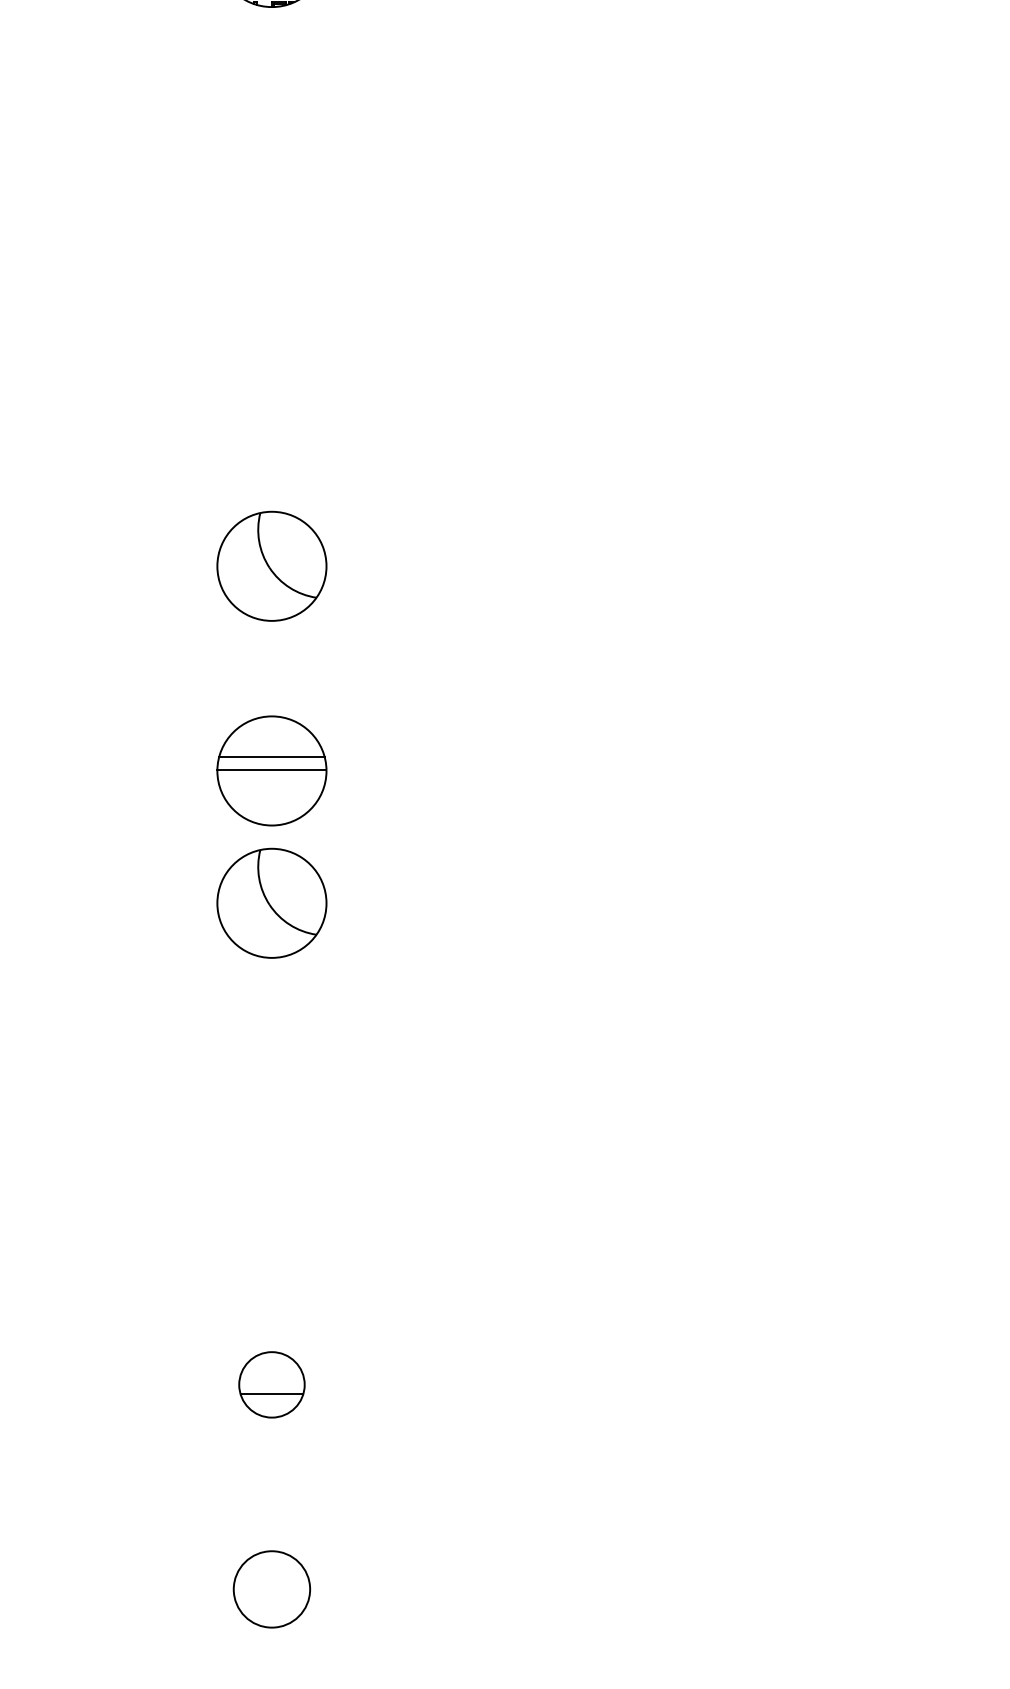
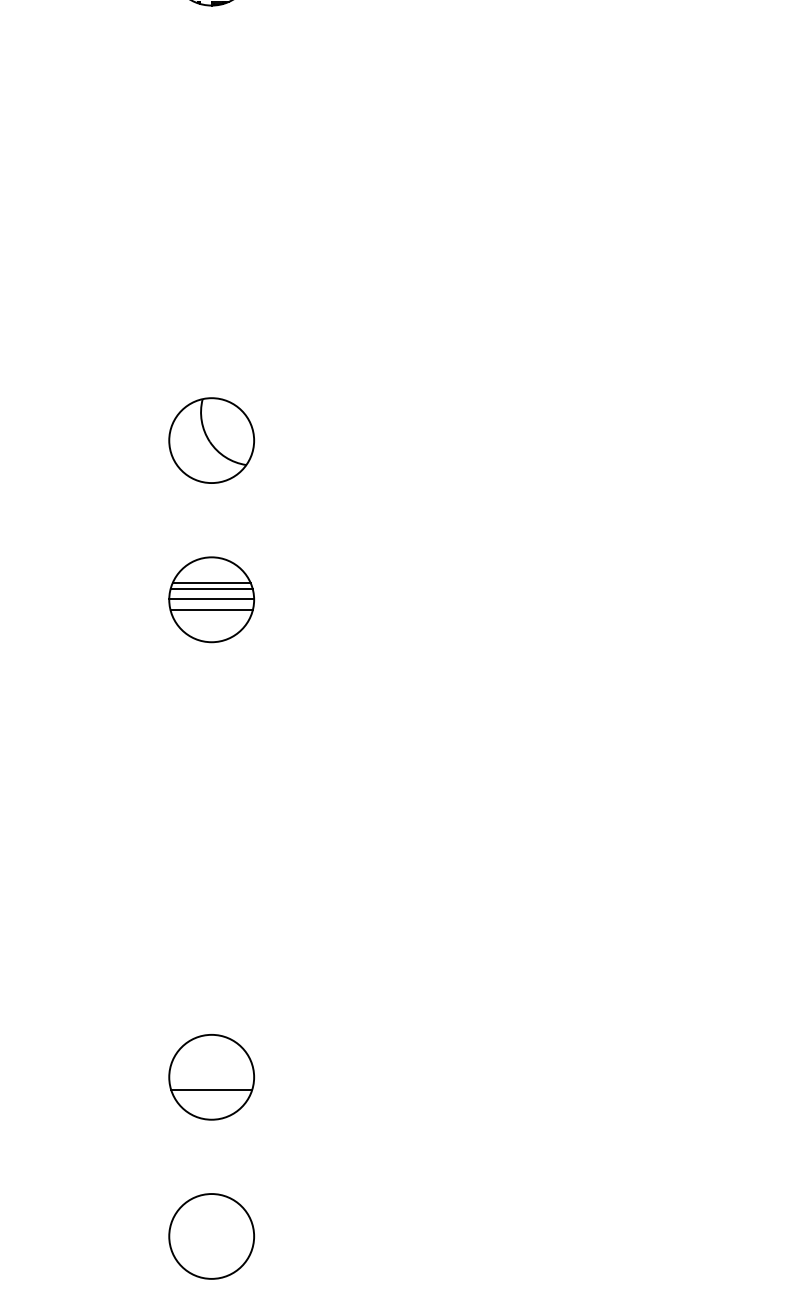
line: (271, 749) -> (211, 583), added
line: (271, 784) -> (211, 610), added
part: (271, 902) -> (211, 702), removed
part: (271, 1384) -> (211, 1077), size x1.67
part: (271, 1589) -> (211, 1236), size x1.43

